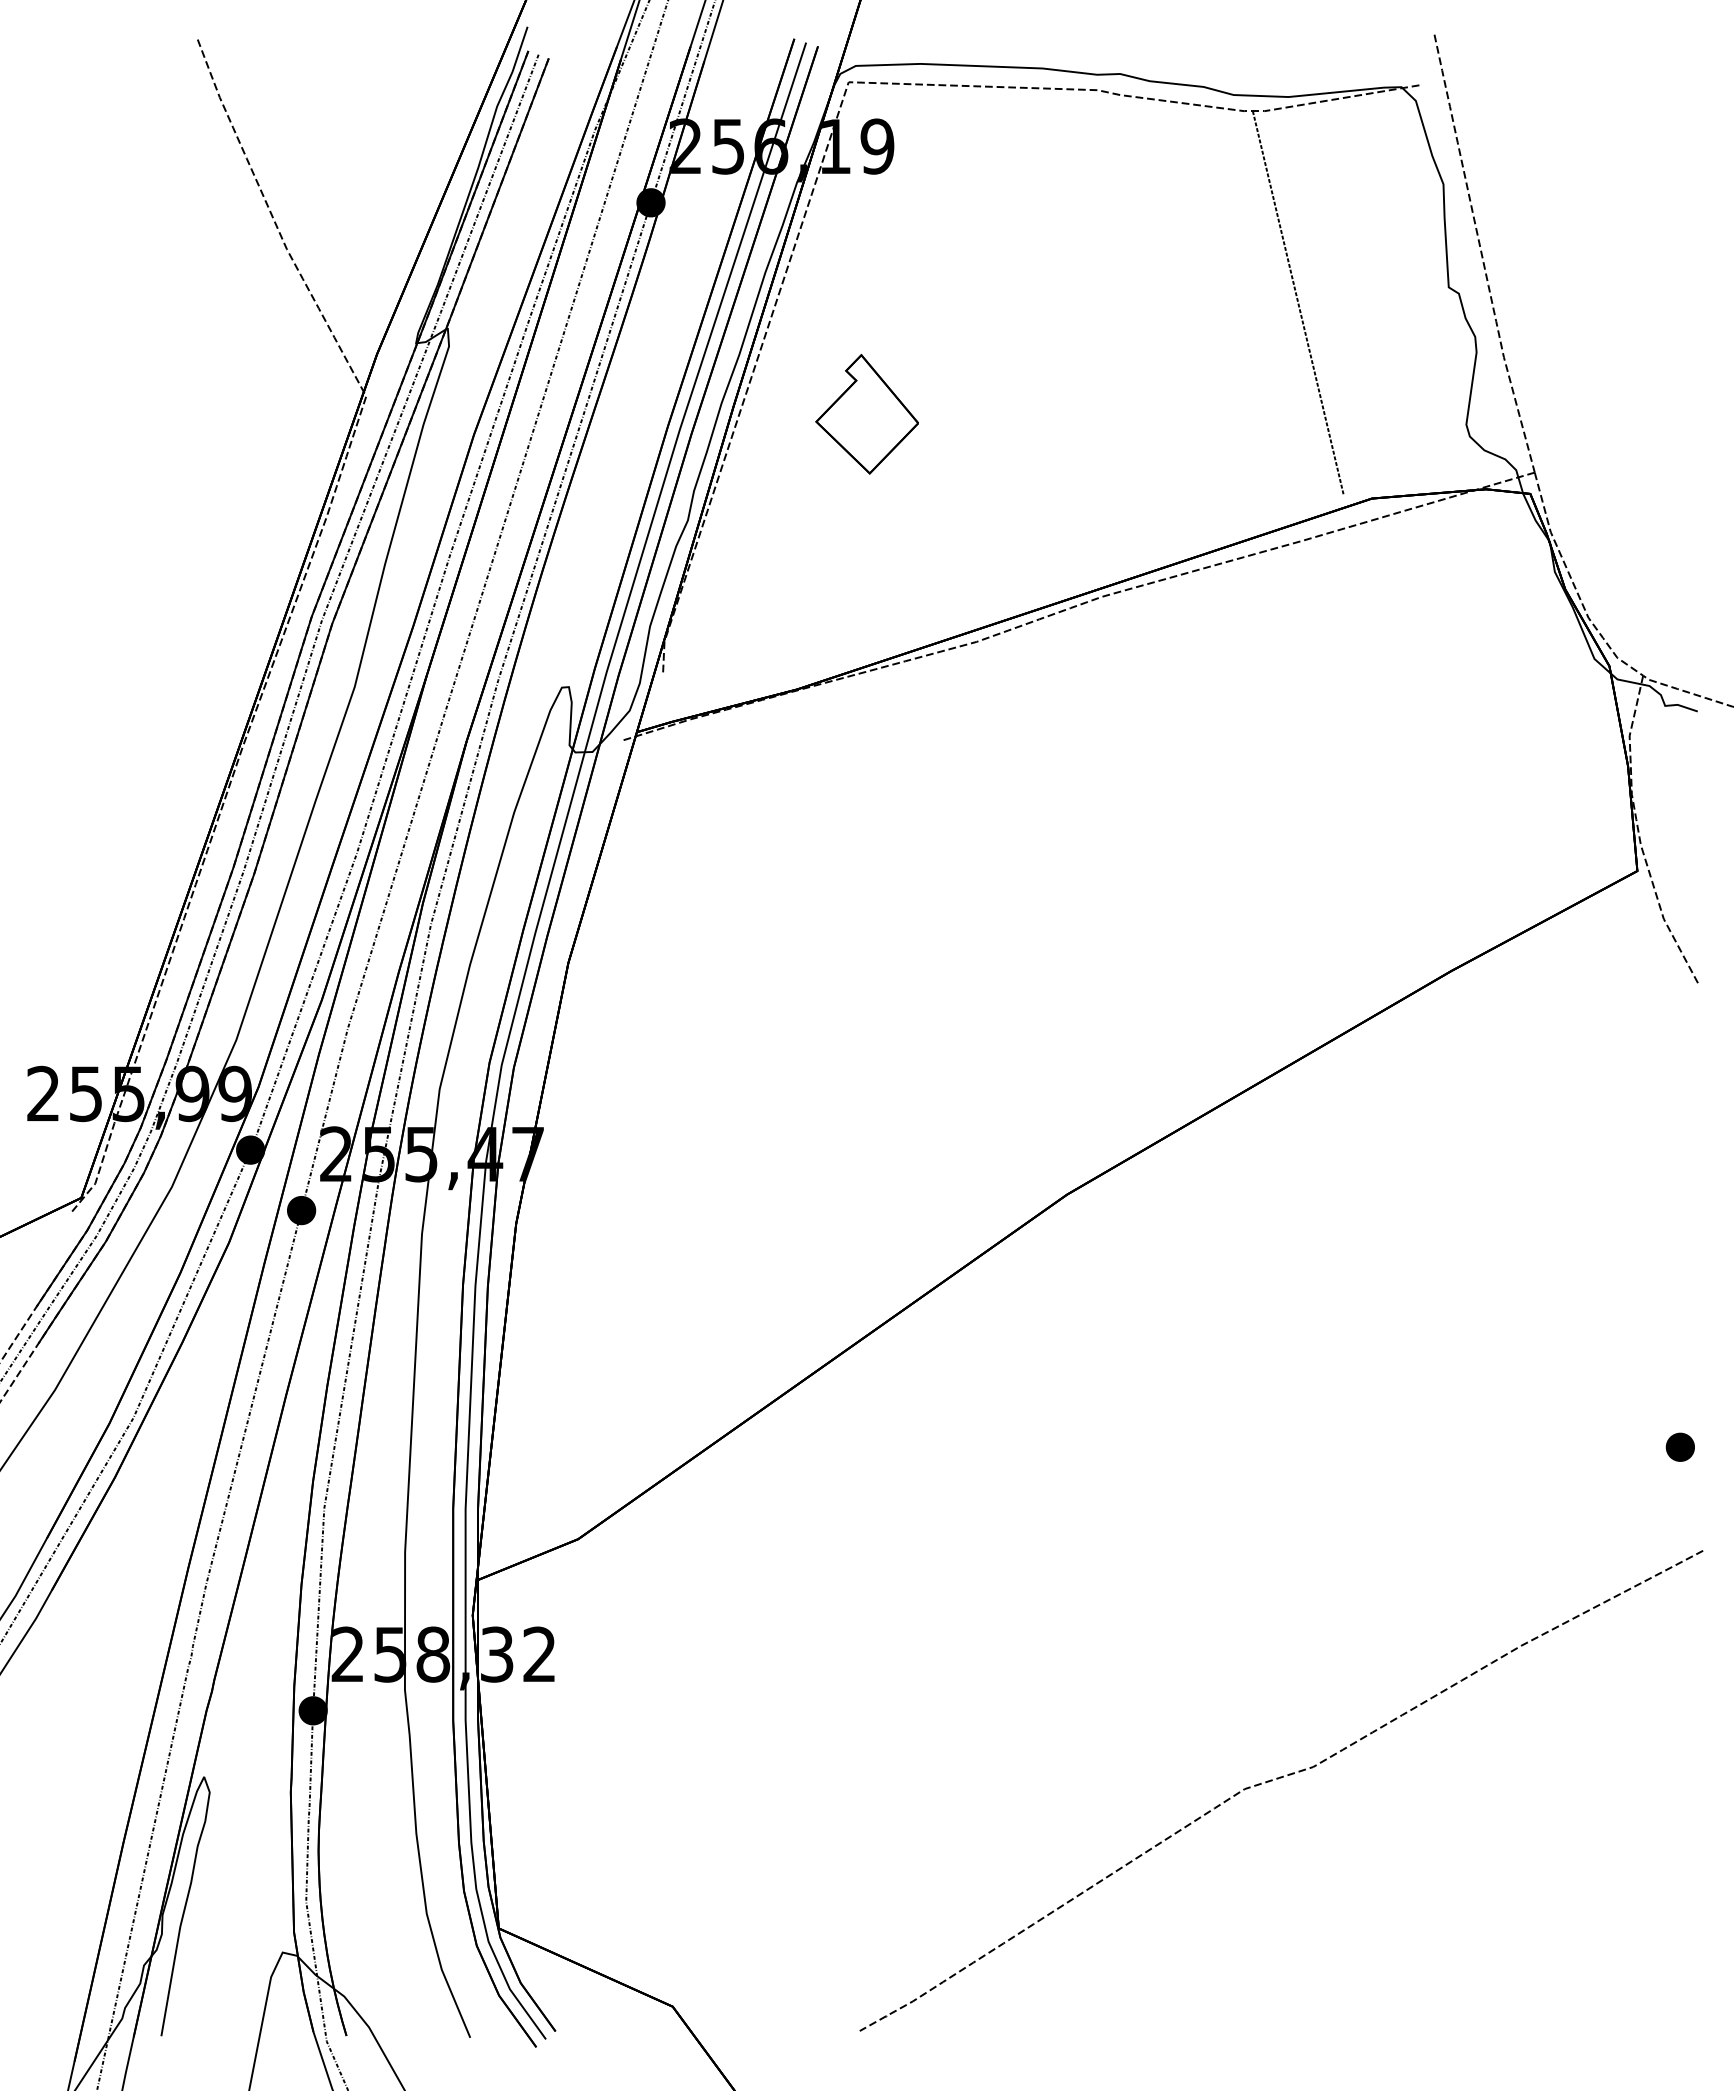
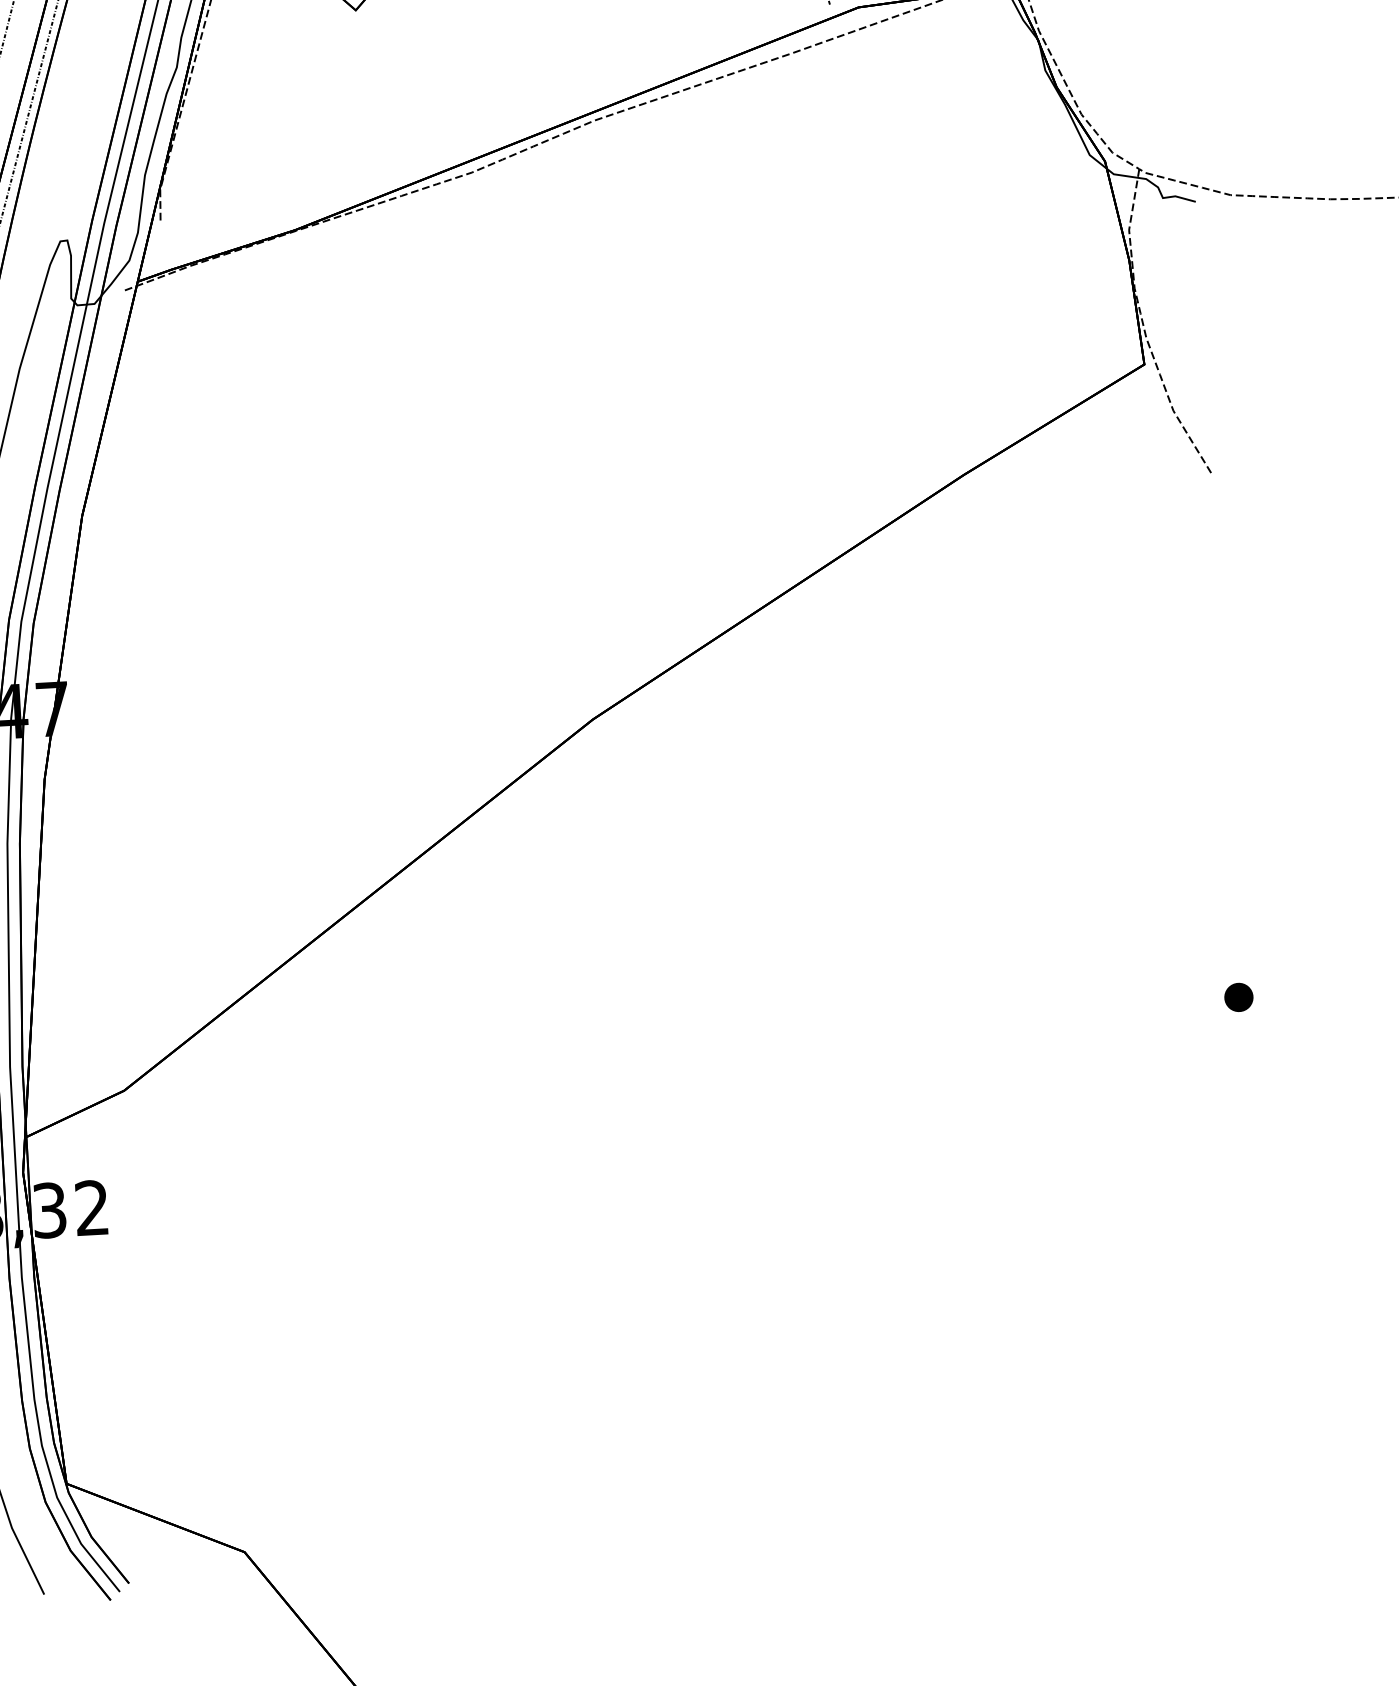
part: (1679, 1446) -> (1237, 996), moved
curve: (1278, 1779) -> (836, 1291), removed

